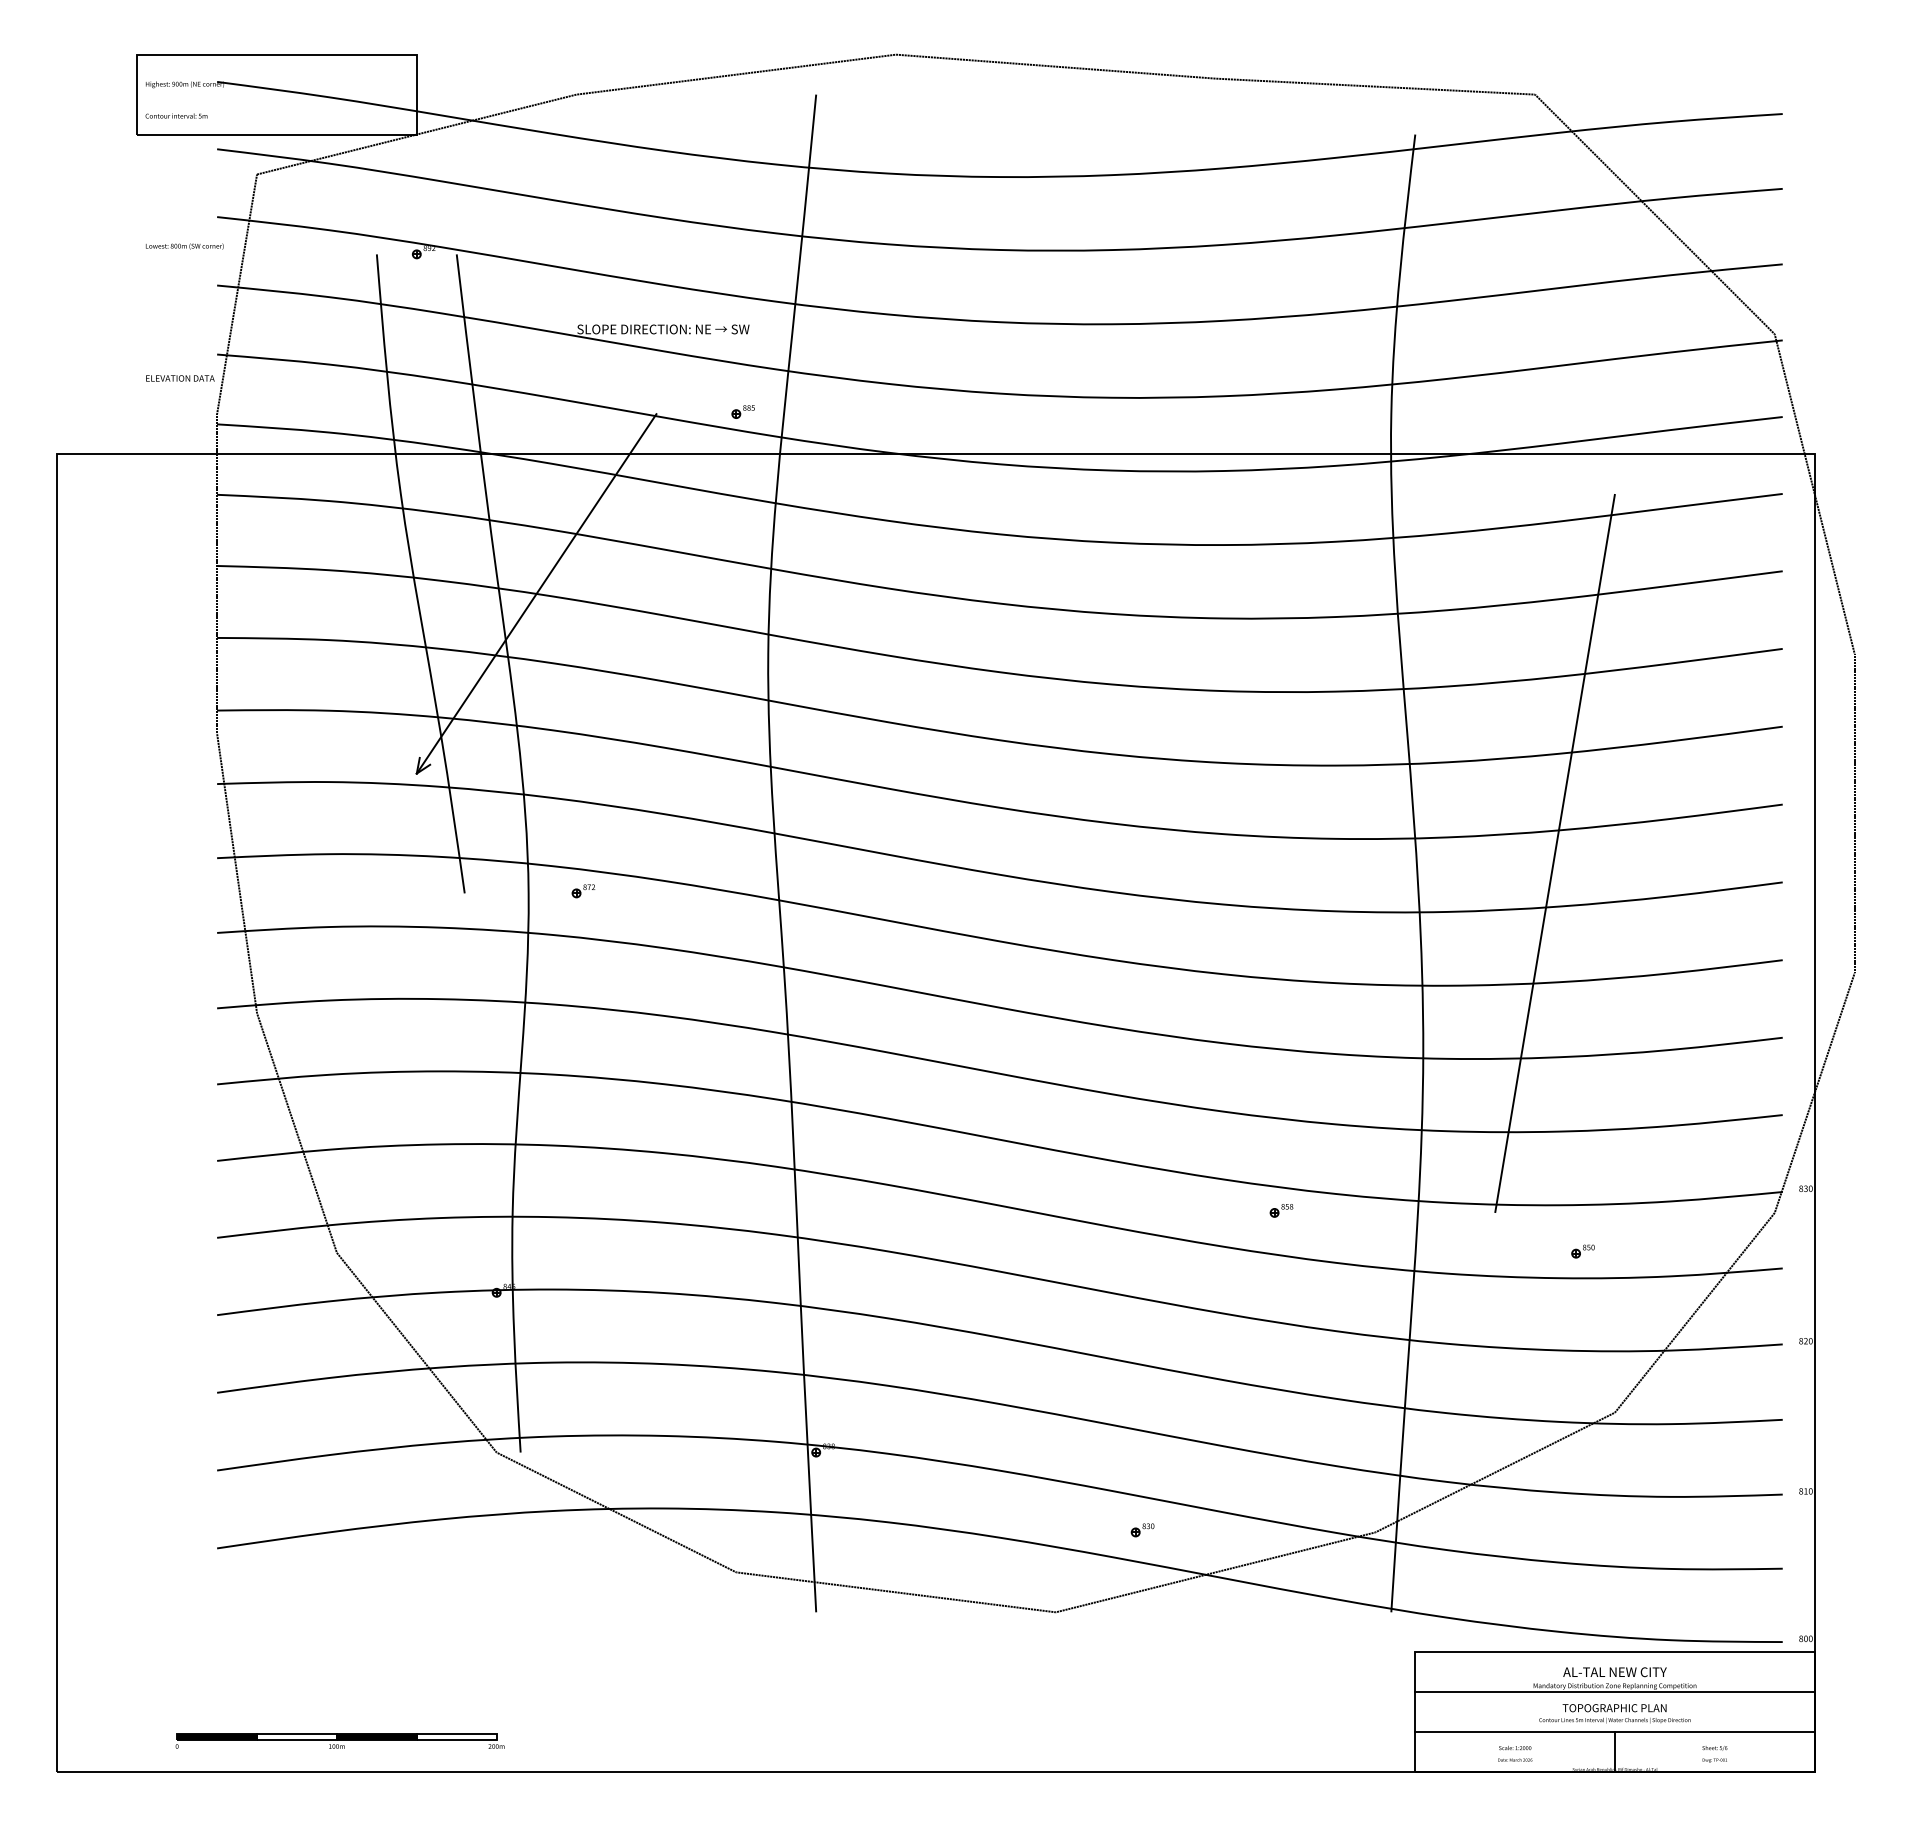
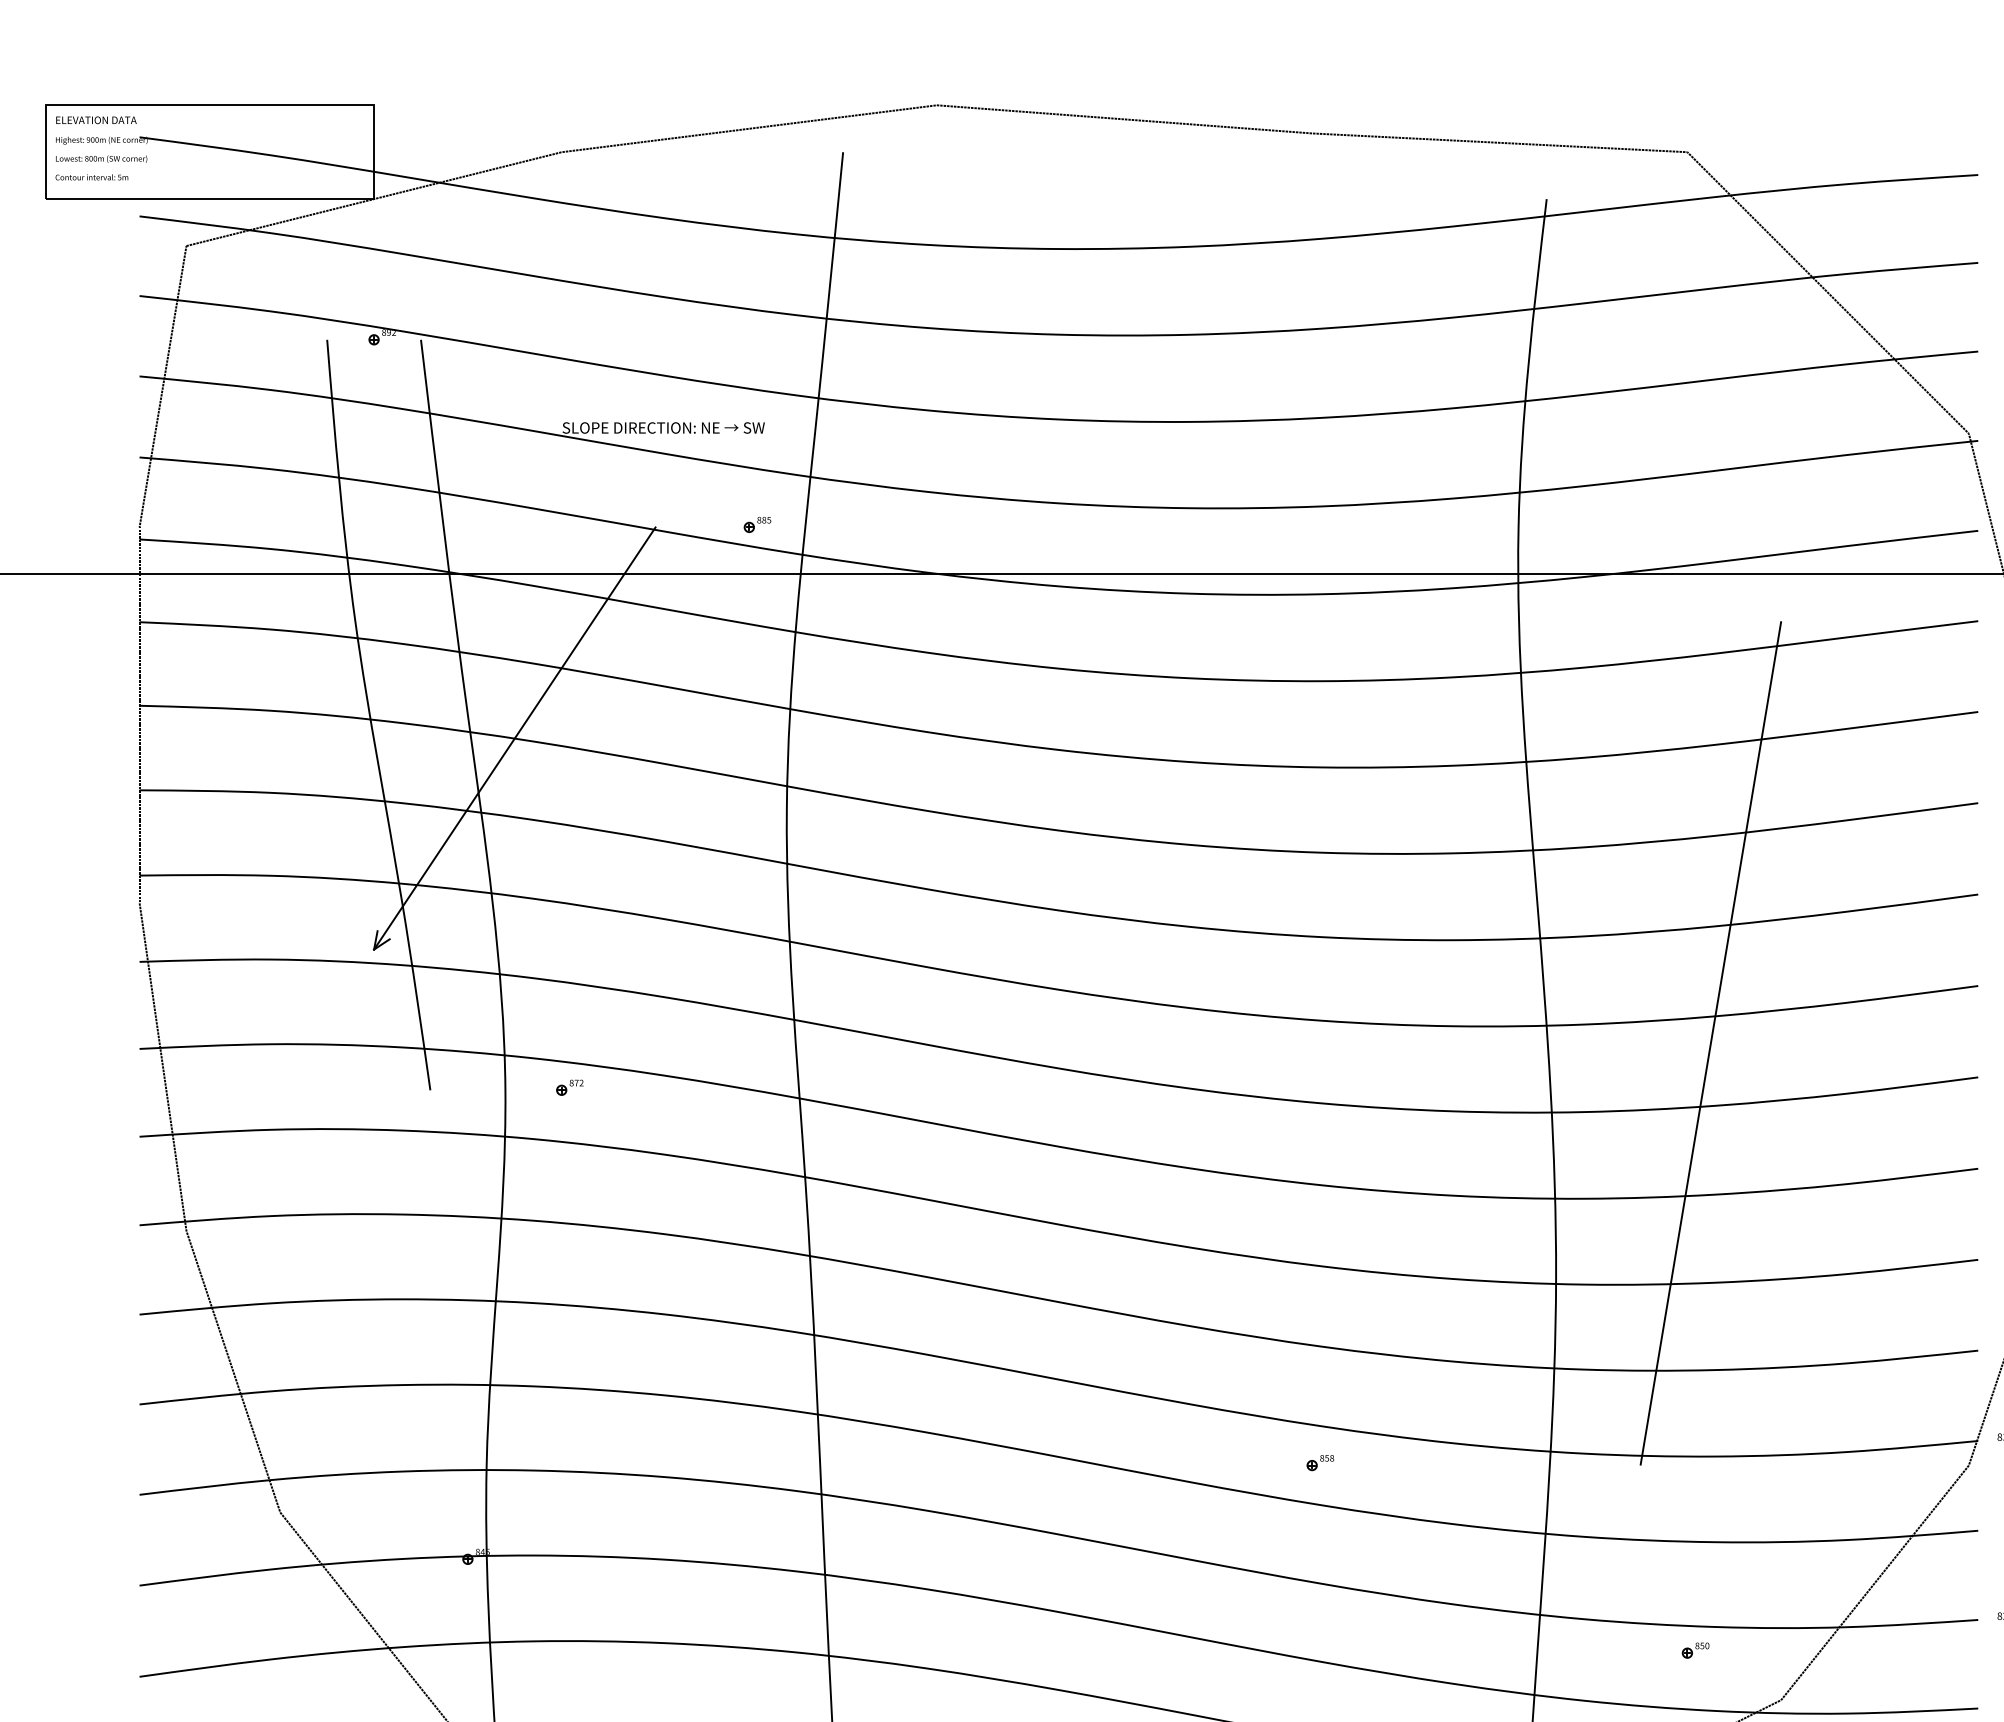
text: (184, 246) -> (101, 159), moved
text: (180, 378) -> (96, 120), moved
part: (1281, 1210) -> (1320, 1462), moved
part: (1582, 1251) -> (1694, 1650), moved

